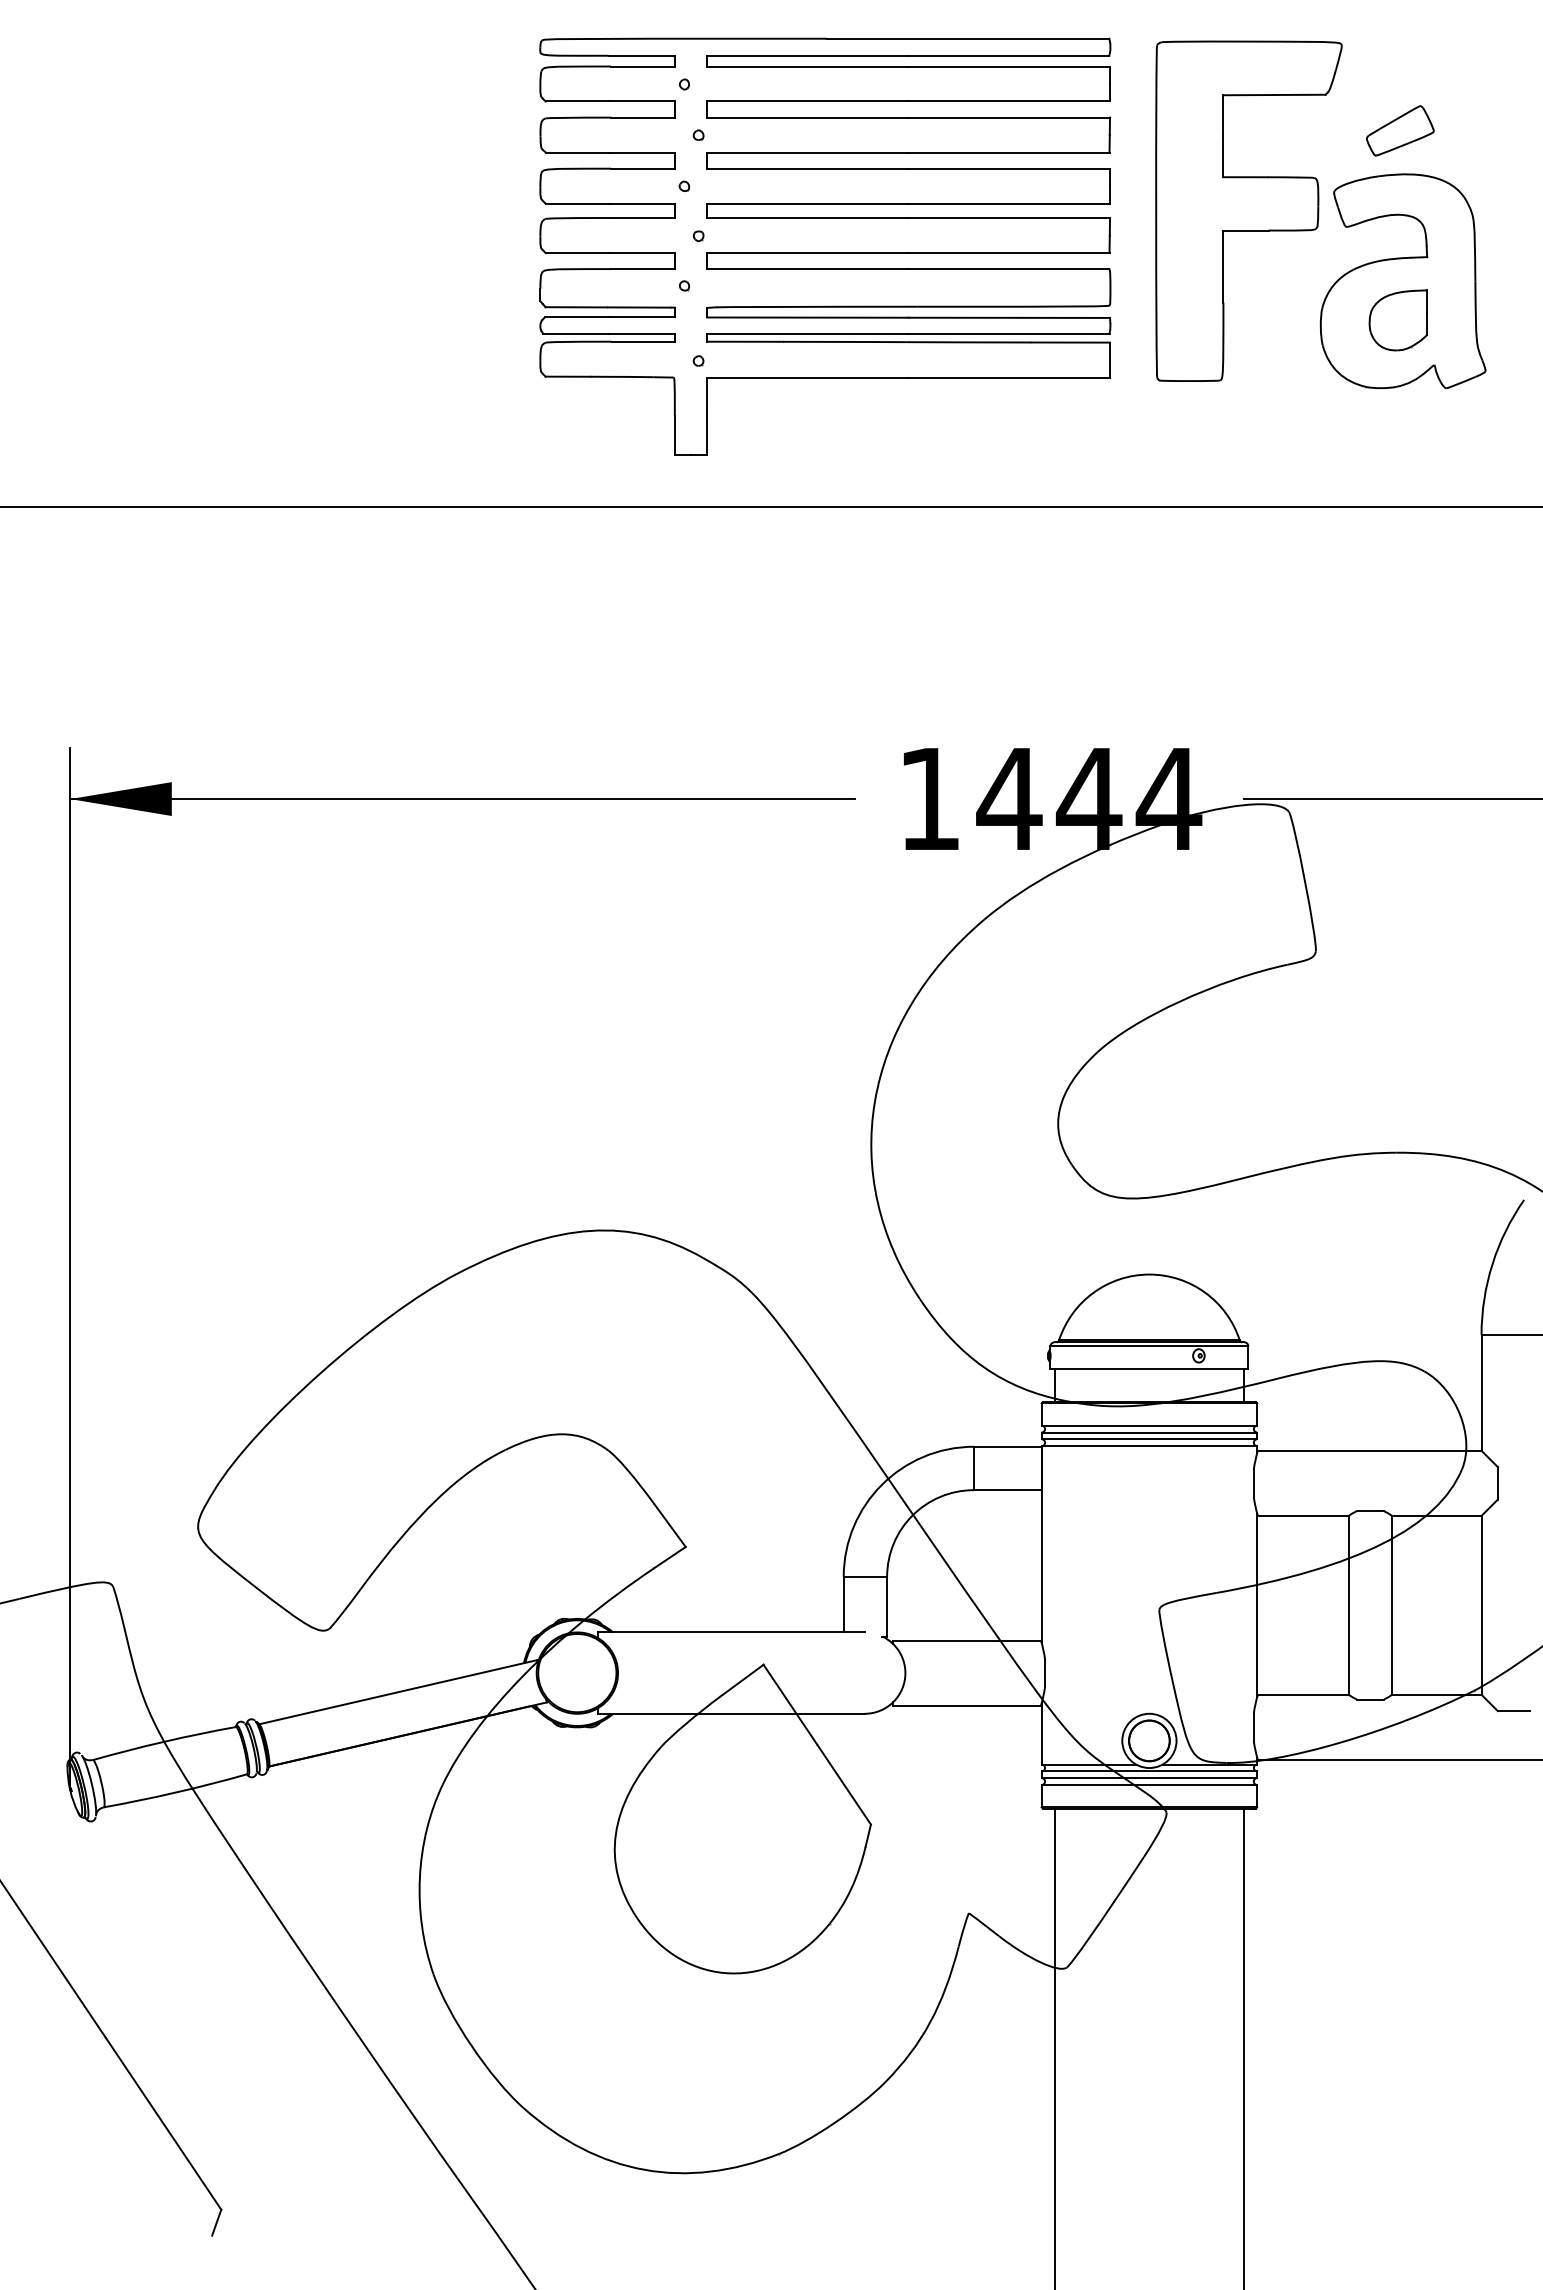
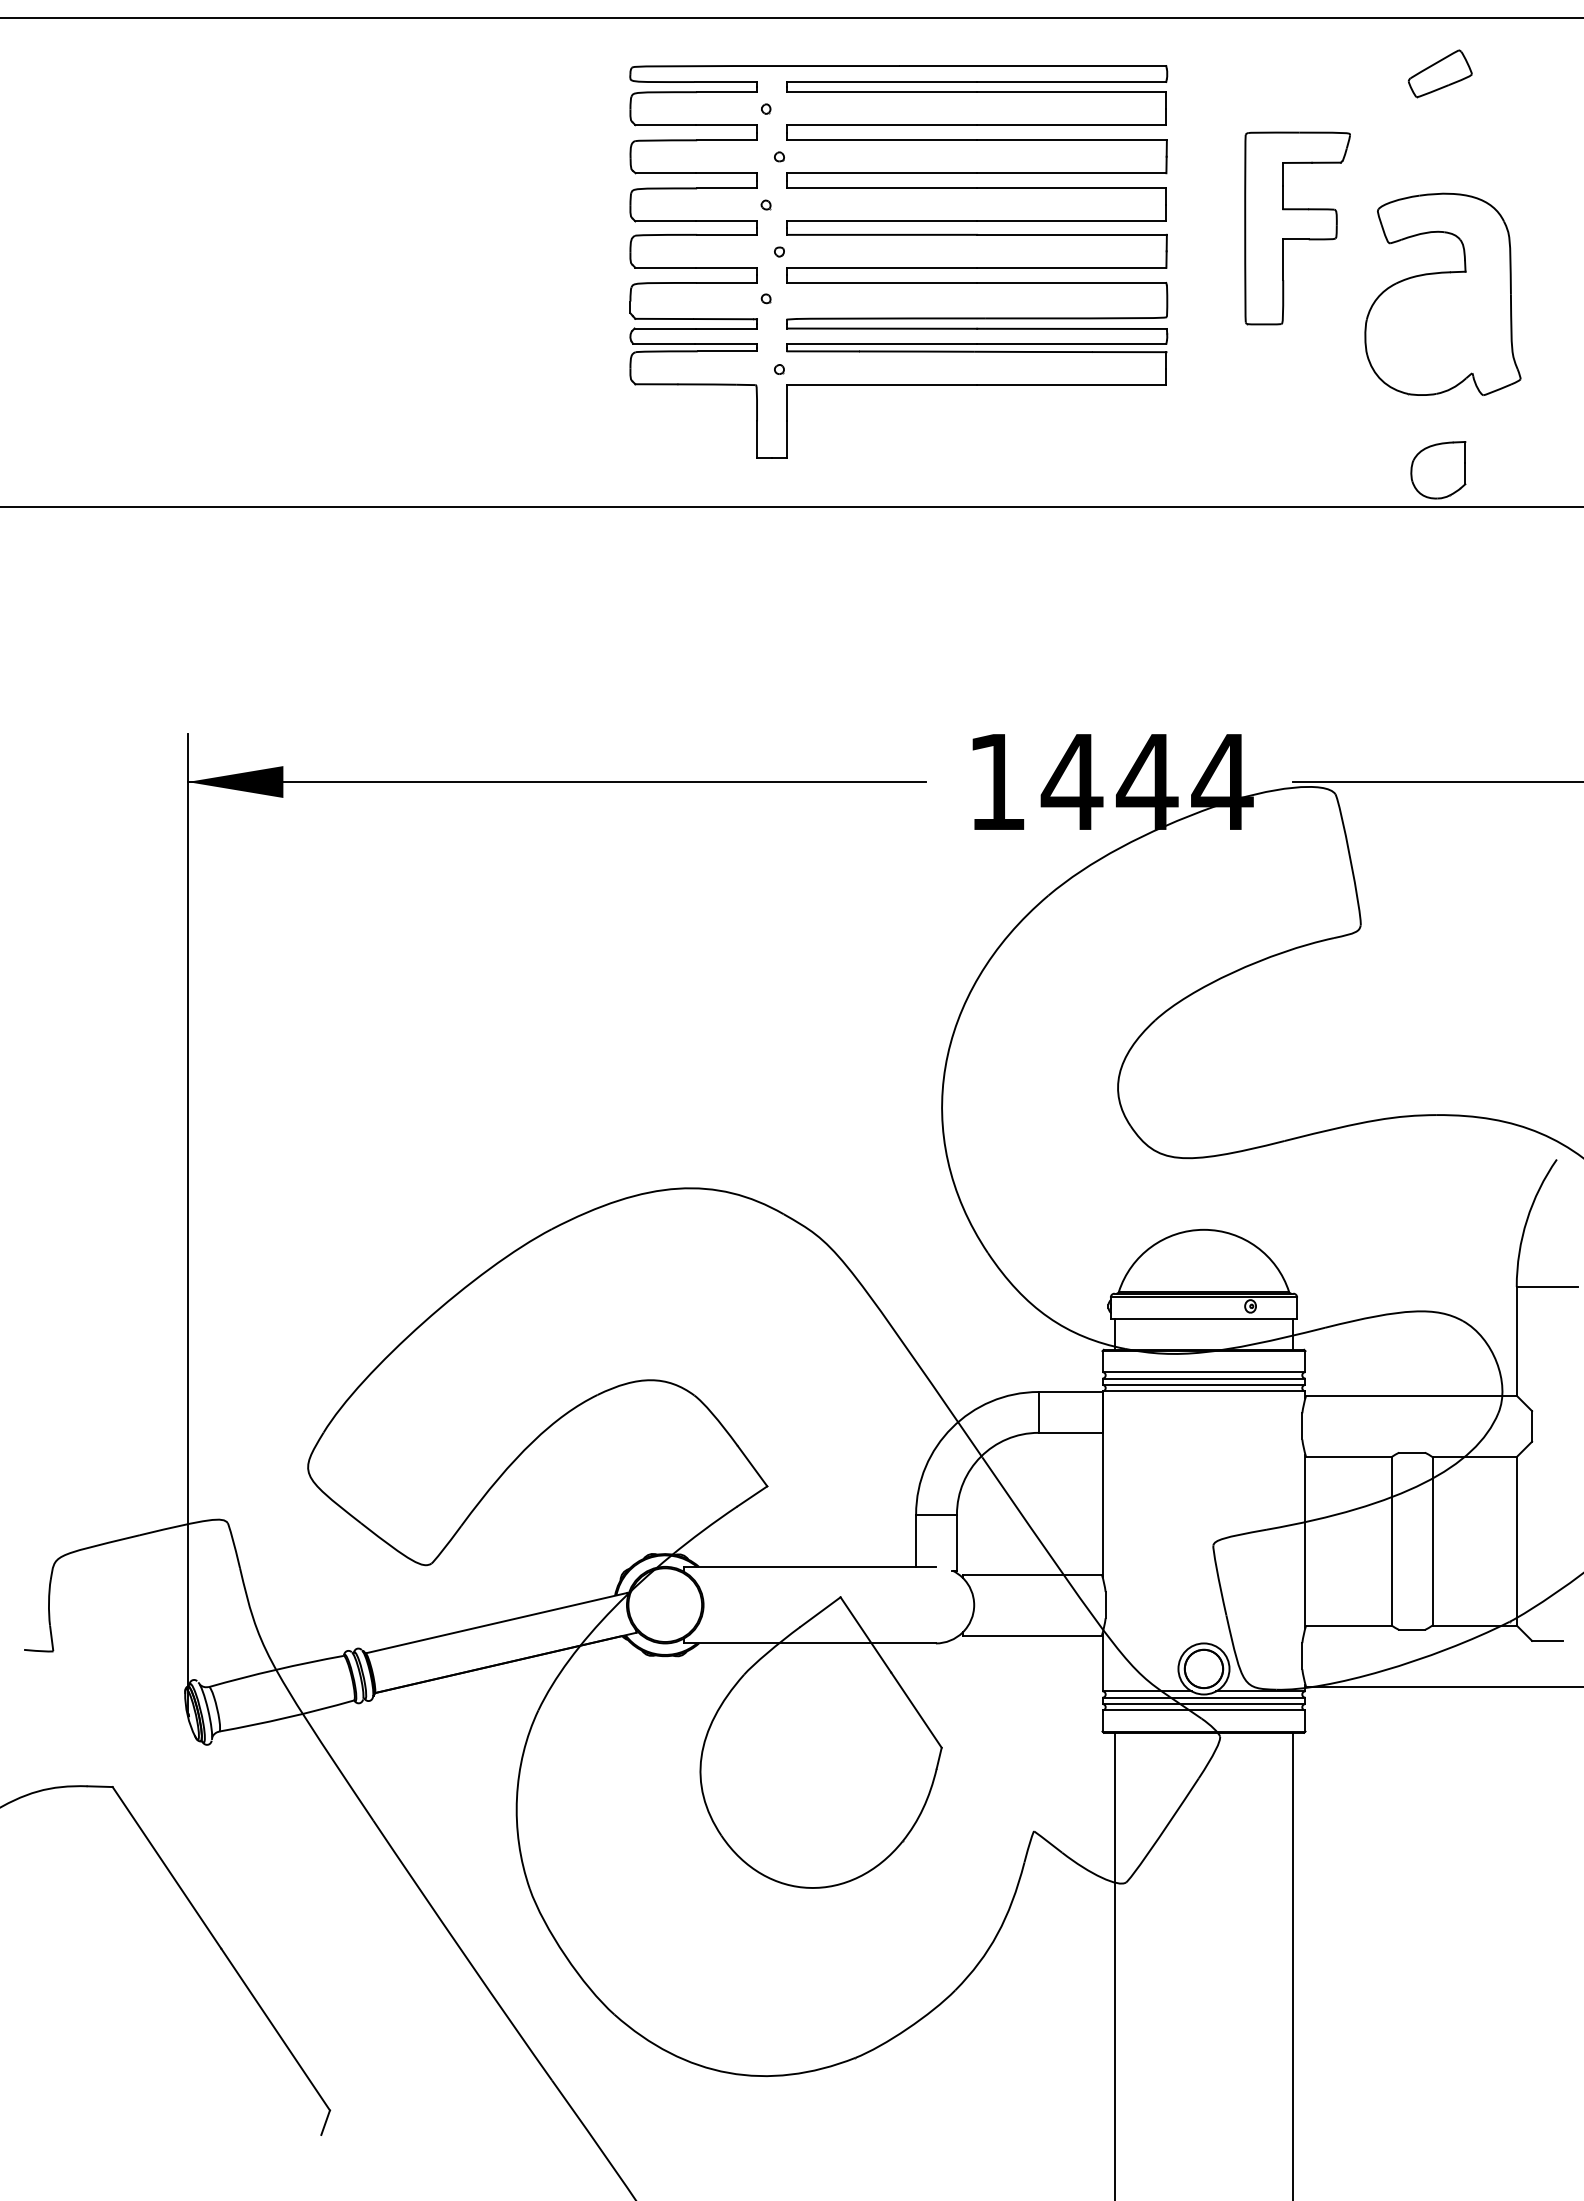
part: (1399, 130) -> (1439, 73), moved
part: (1248, 211) -> (1297, 228), size x0.6
part: (1398, 320) -> (1438, 470), moved

